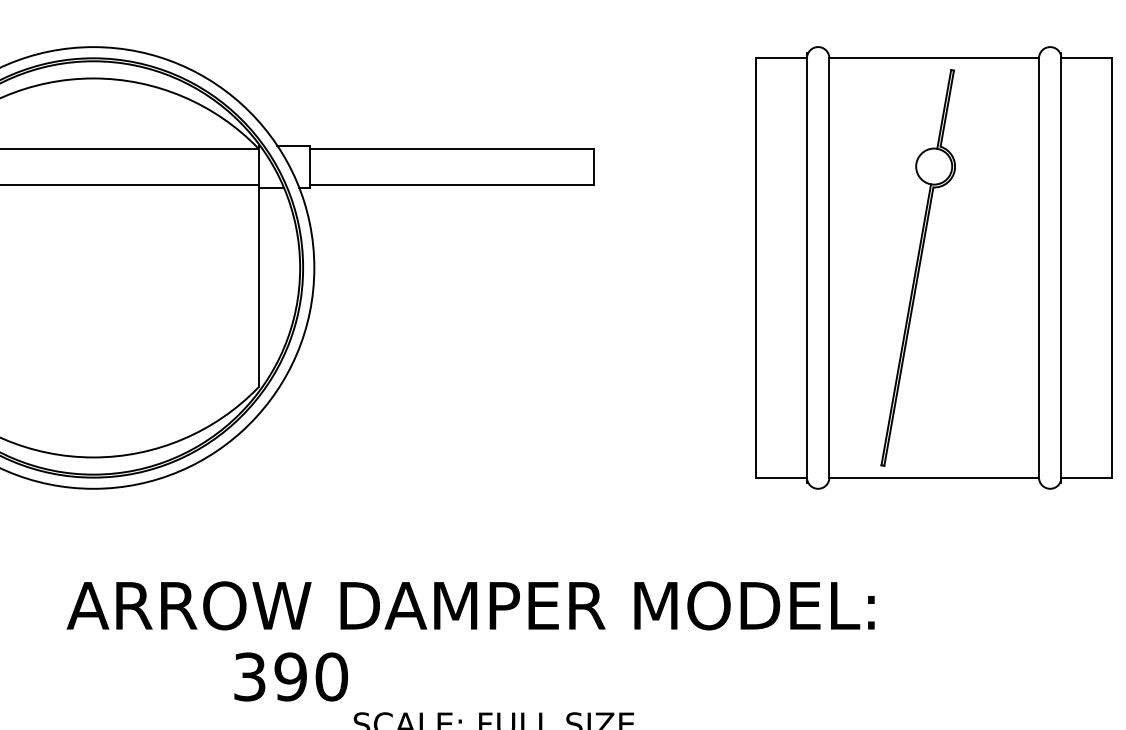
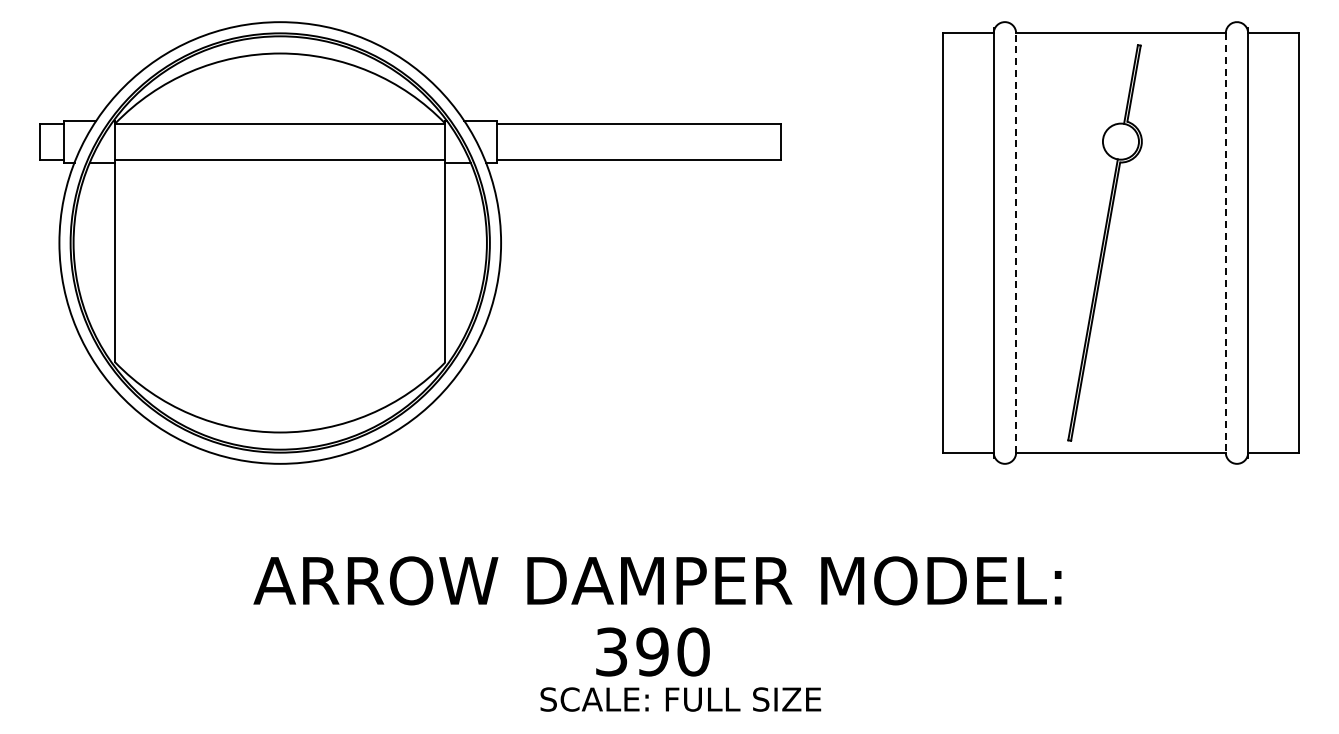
line: (829, 267) -> (1016, 242), solid -> dashed
line: (1038, 267) -> (1225, 242), solid -> dashed
text: (290, 676) -> (652, 651), moved

